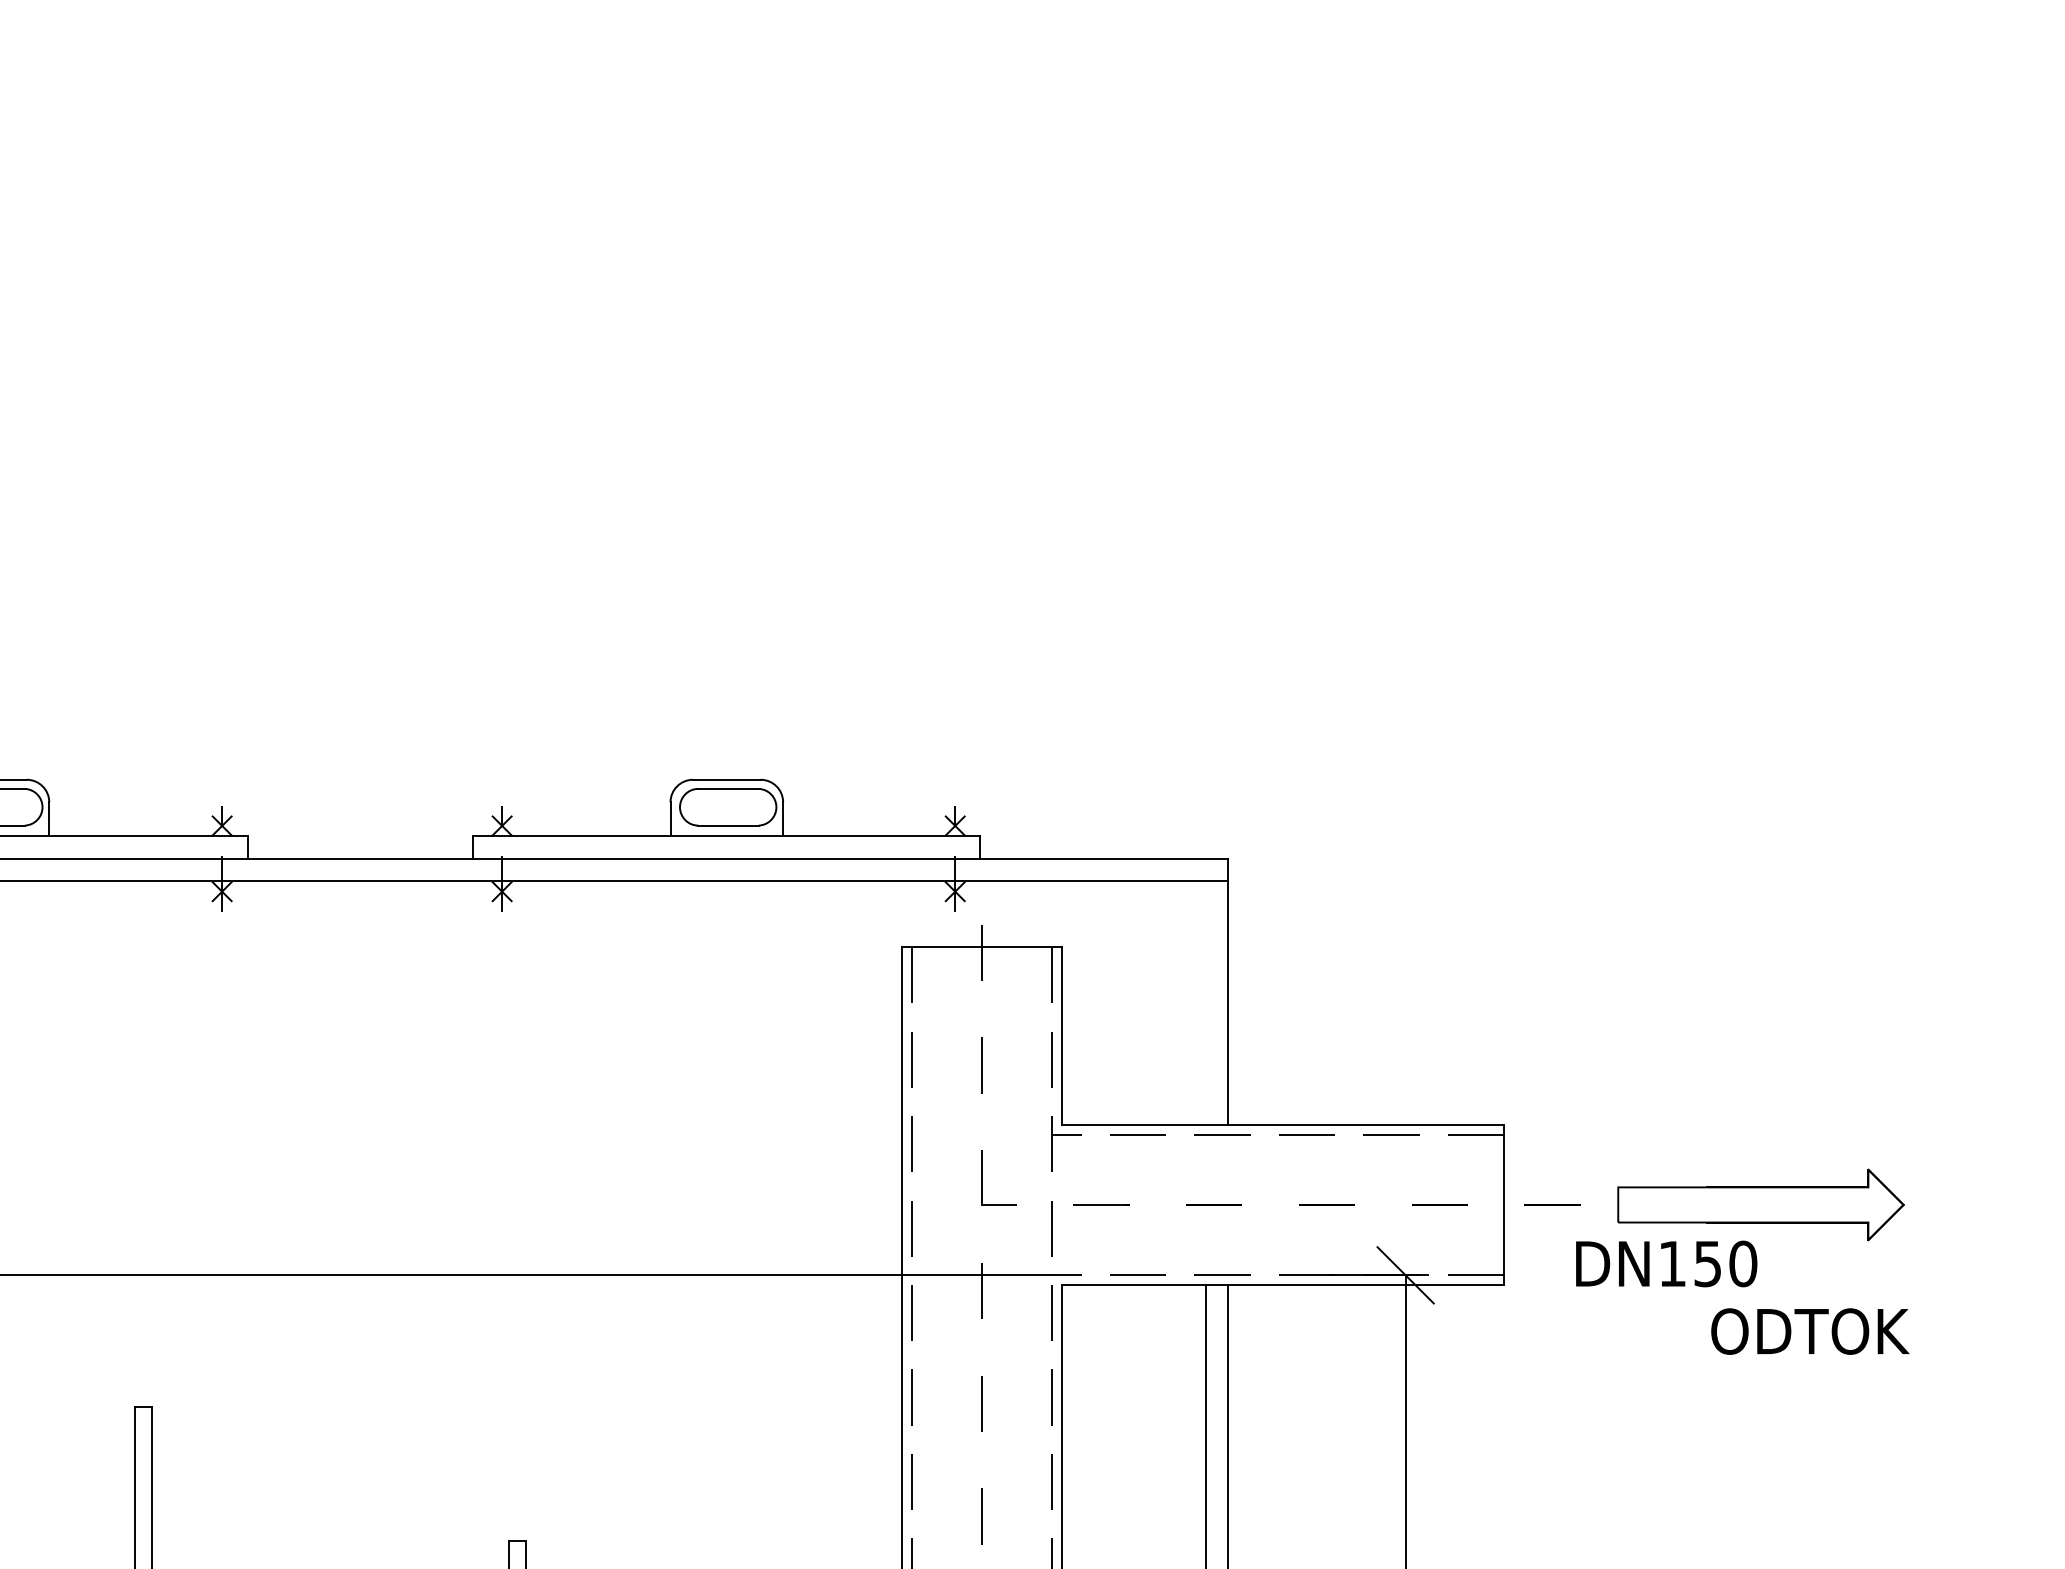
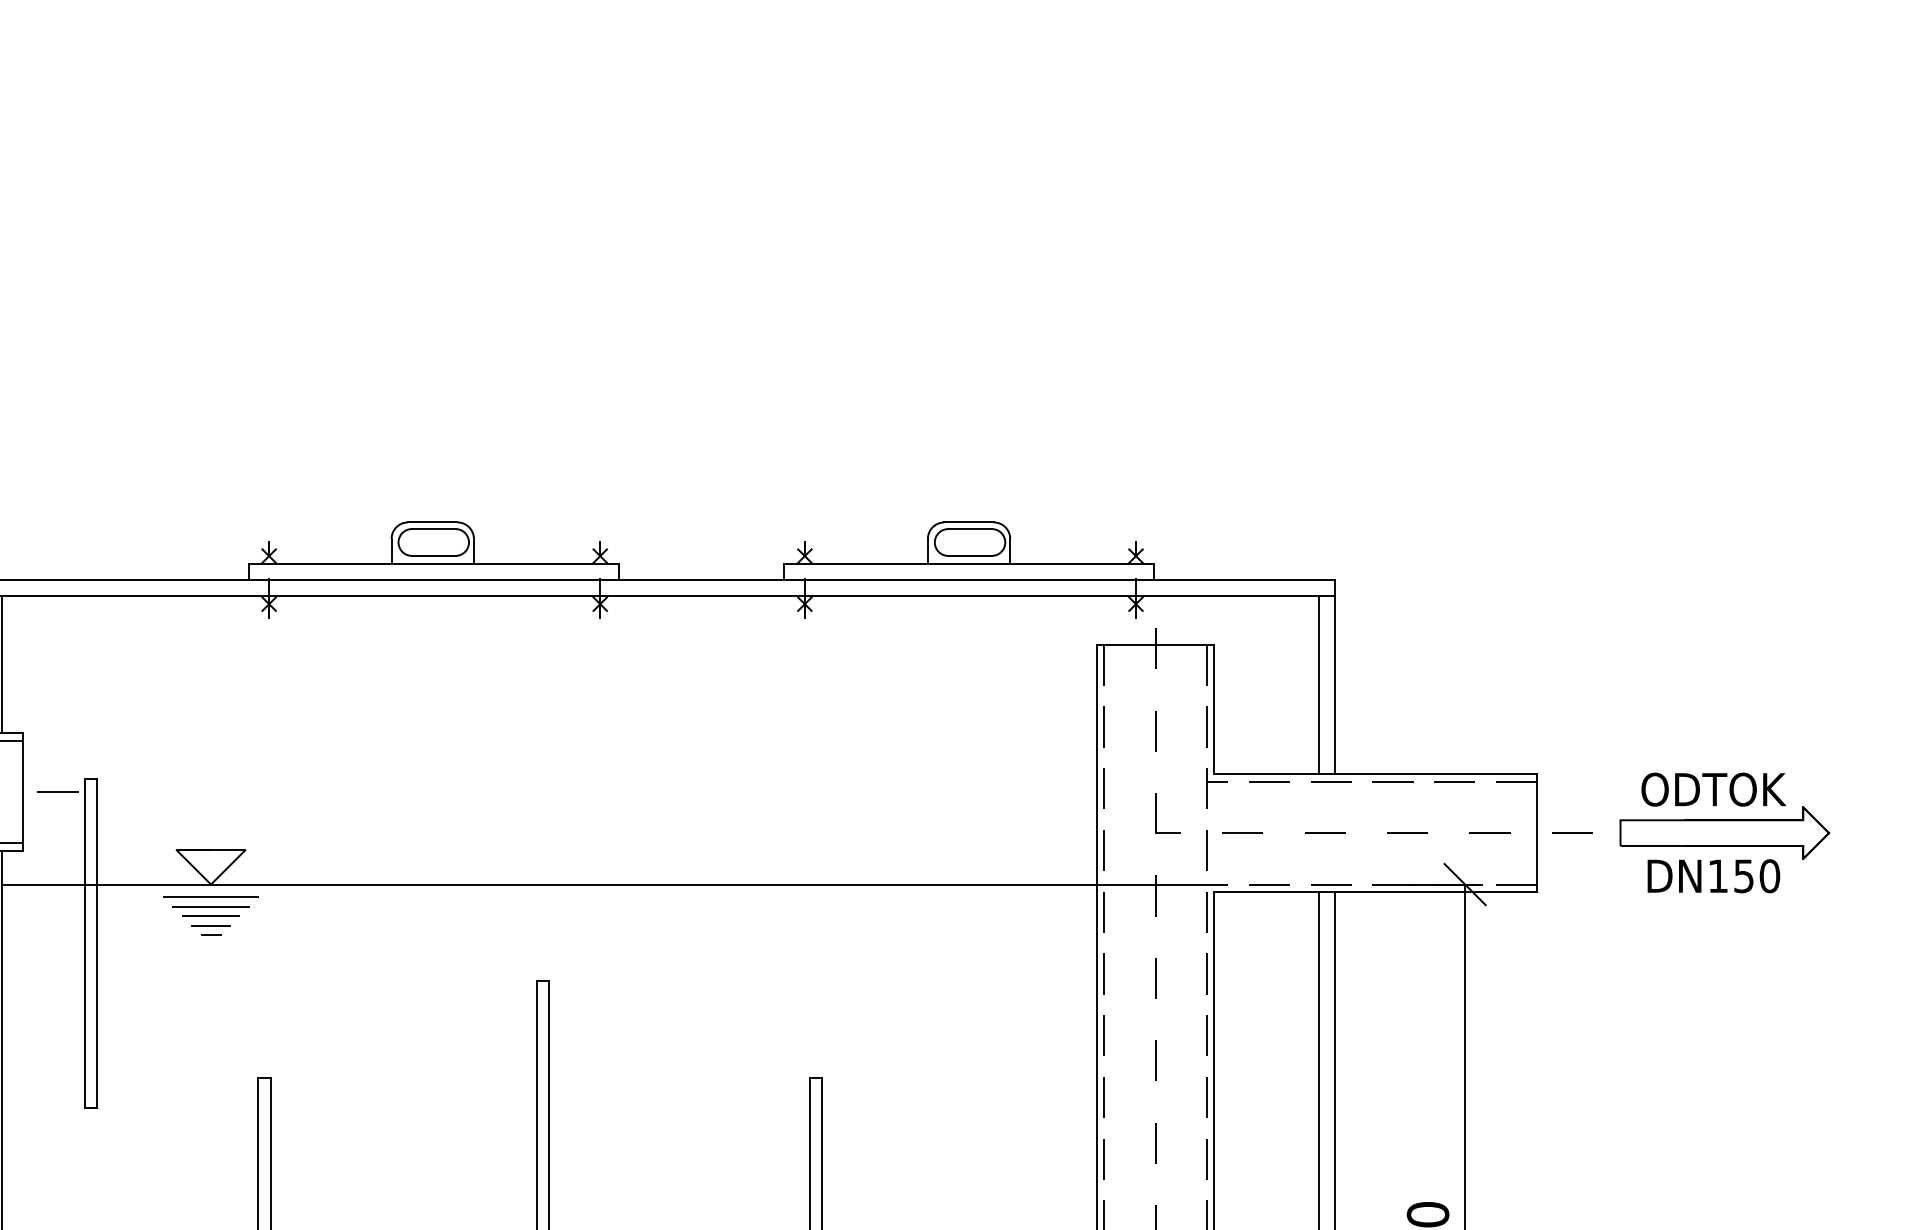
line: (1204, 1002) -> (1318, 685), added
text: (1666, 1264) -> (1713, 876), moved
text: (1809, 1331) -> (1713, 789), moved

